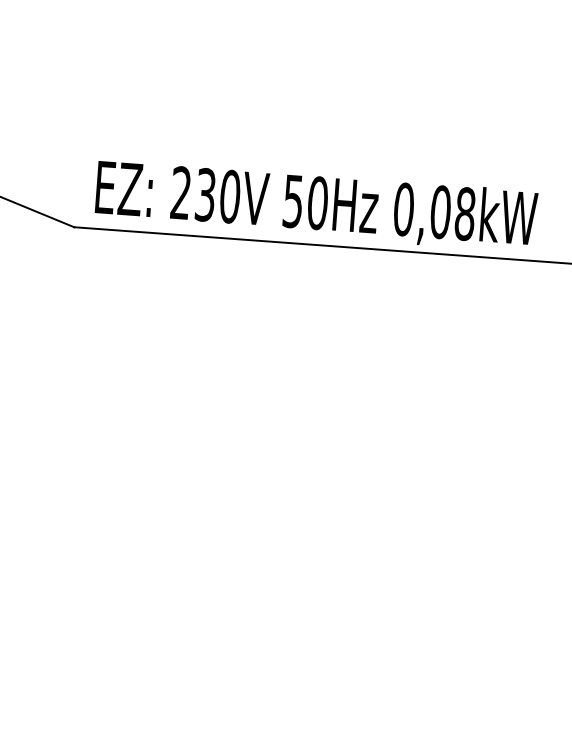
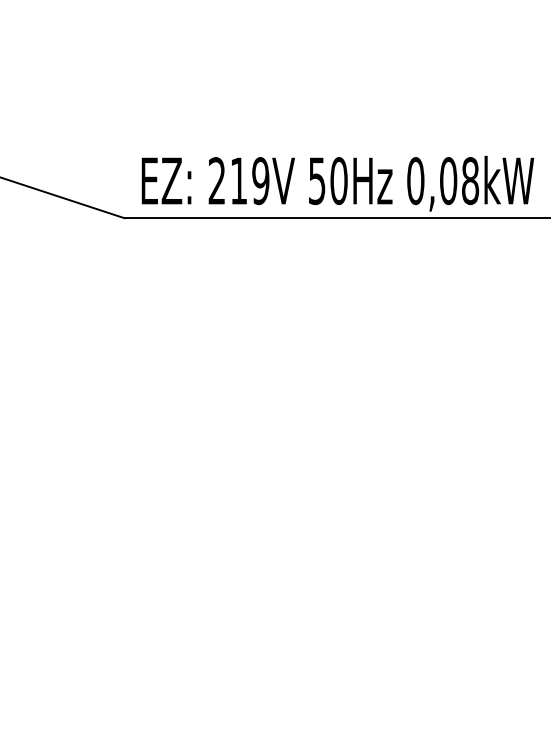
text: (217, 196) -> (249, 181), 230V -> 219V

